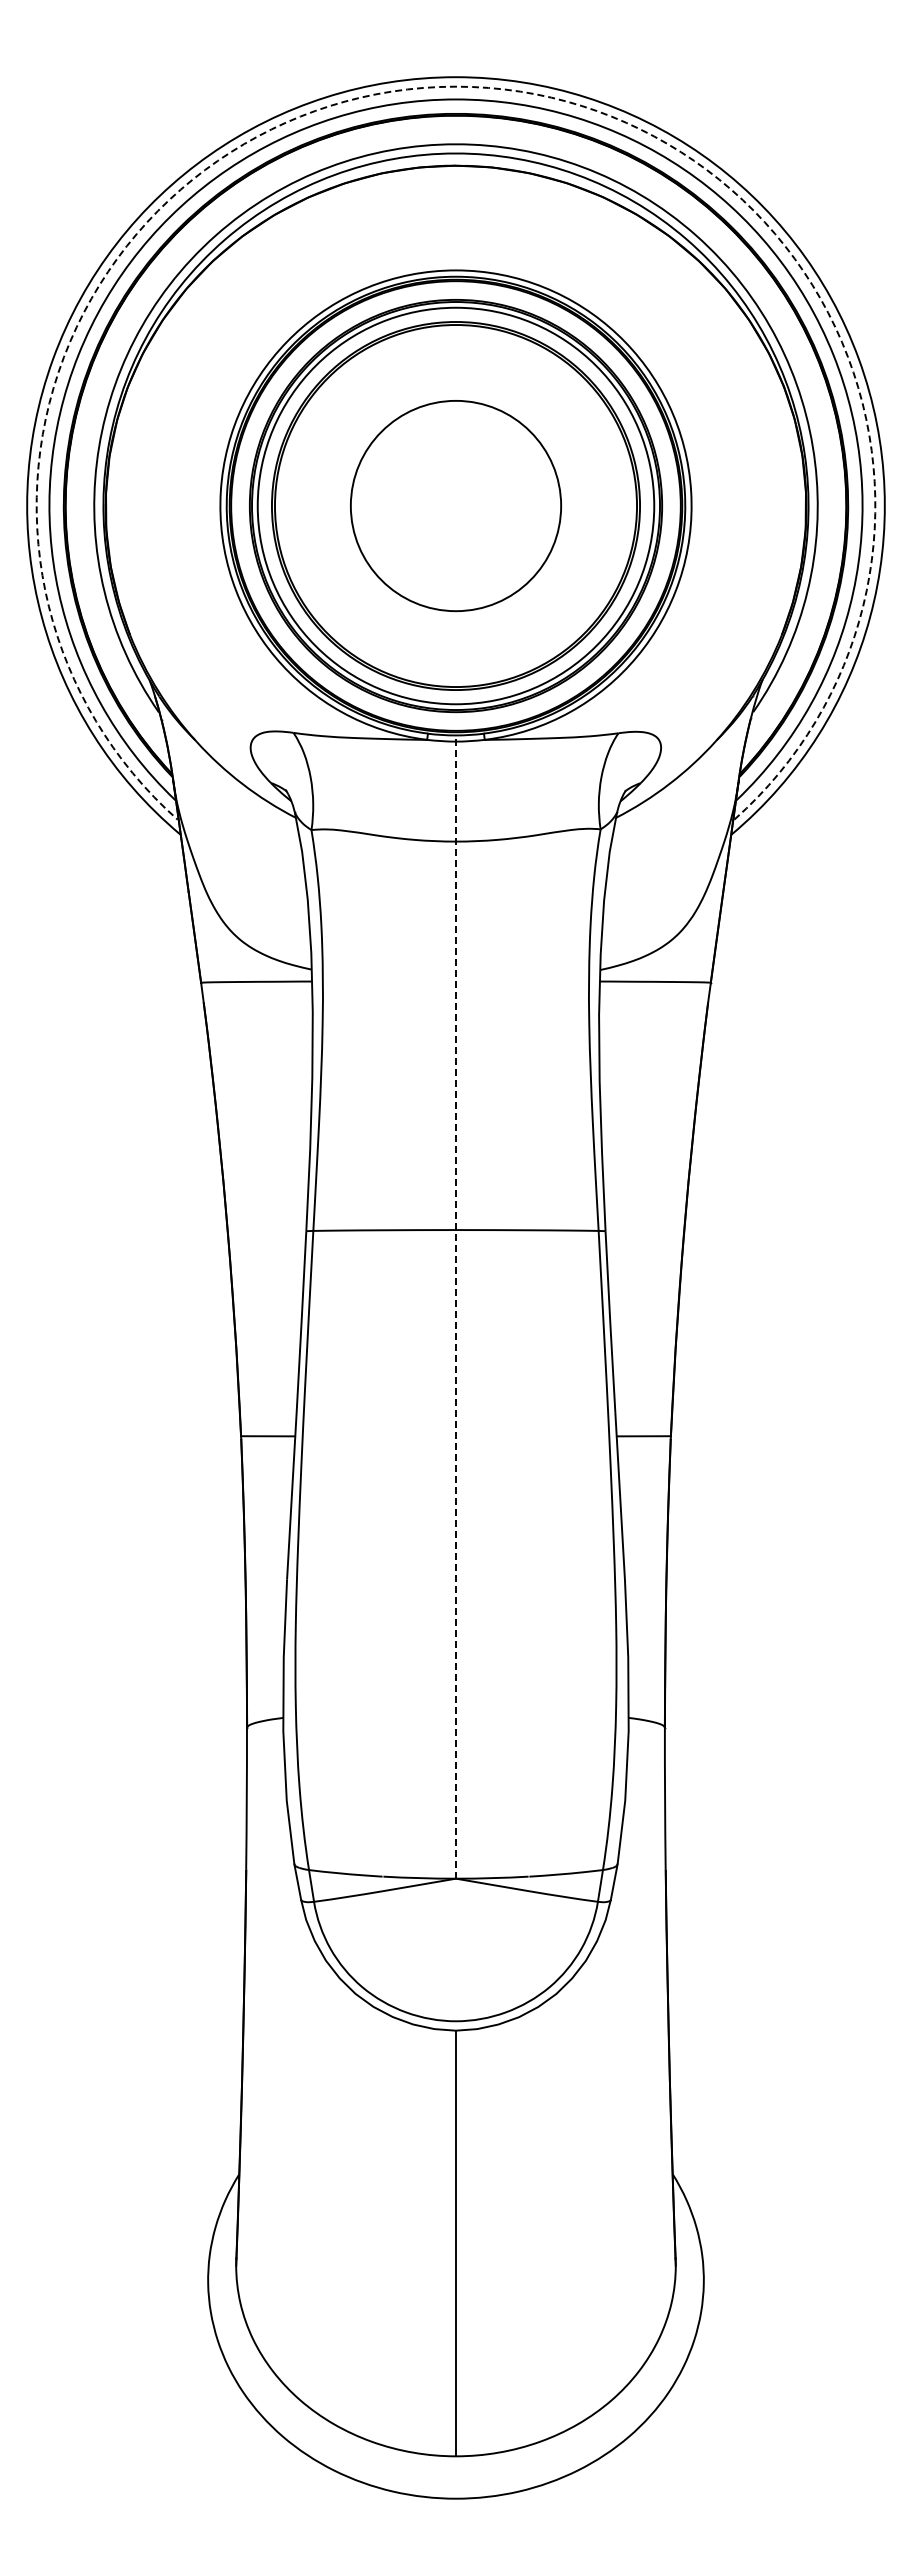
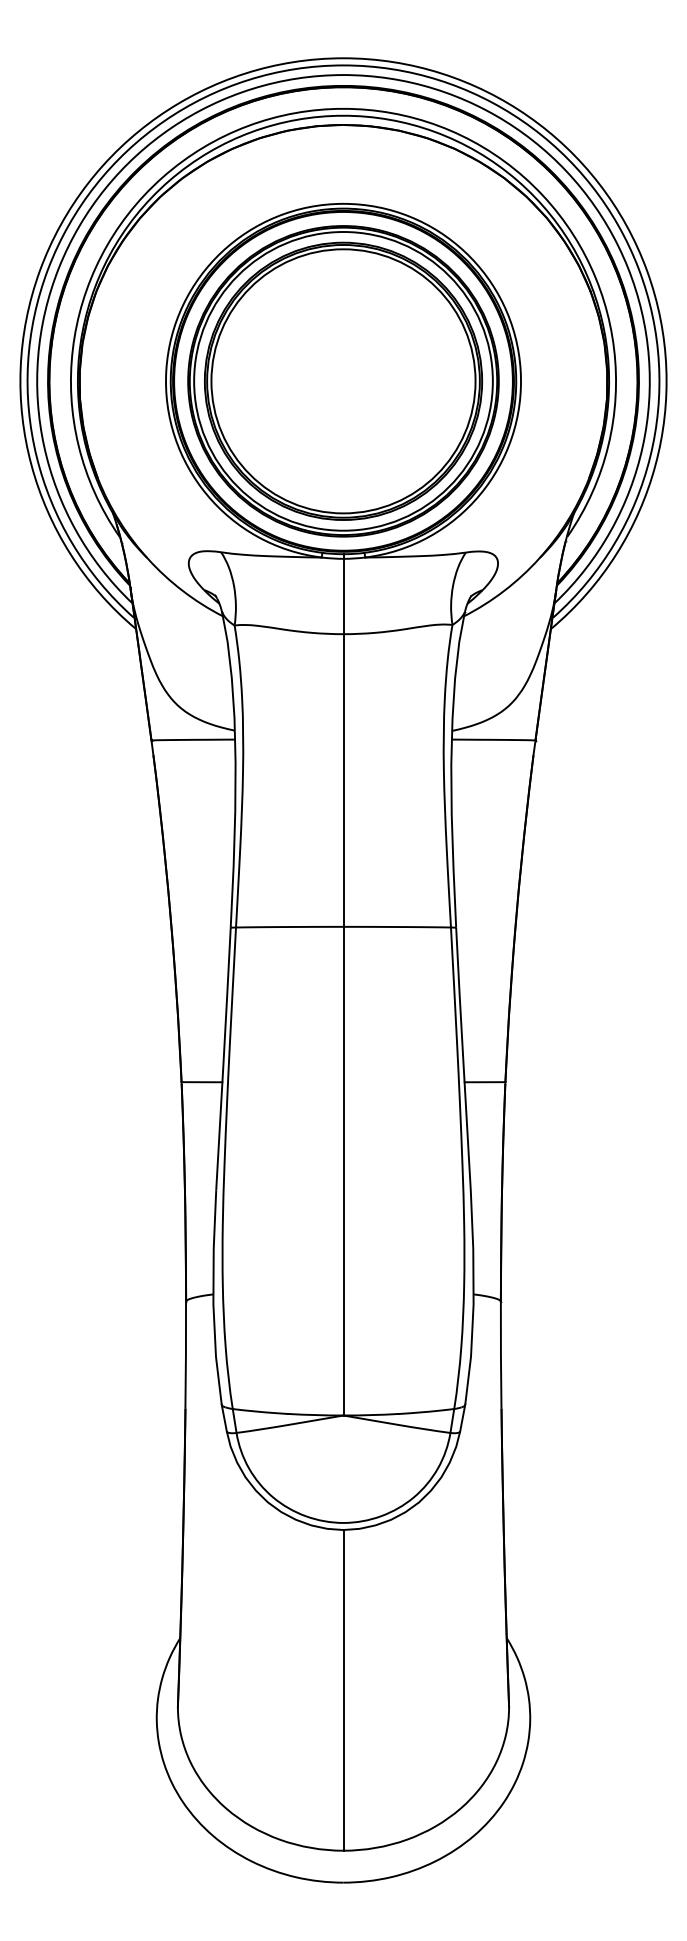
arc: (456, 86) -> (343, 65), dashed -> solid
circle: (455, 505) -> (343, 380), size x1.67
line: (456, 1307) -> (343, 985), dashed -> solid

